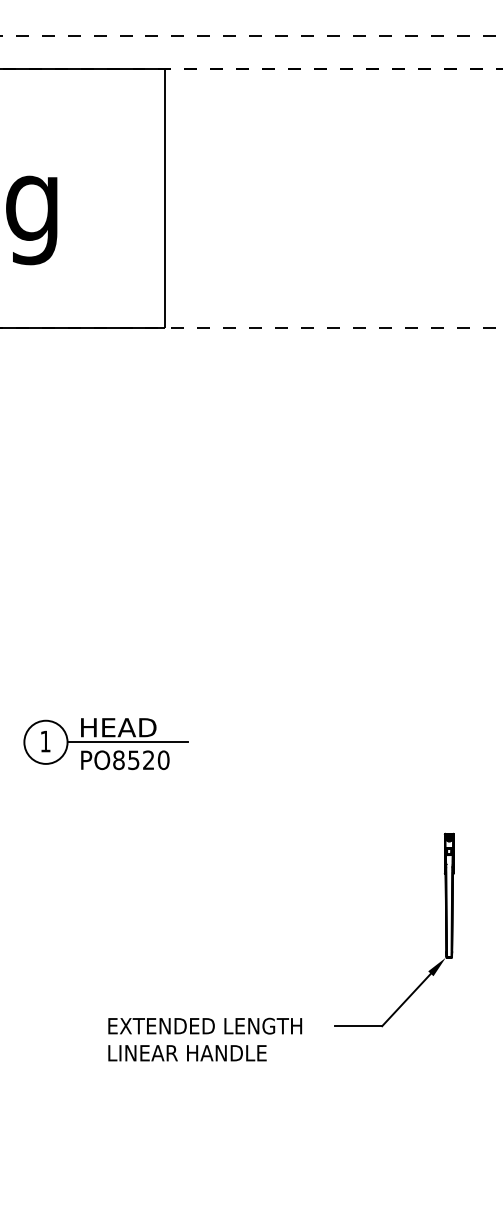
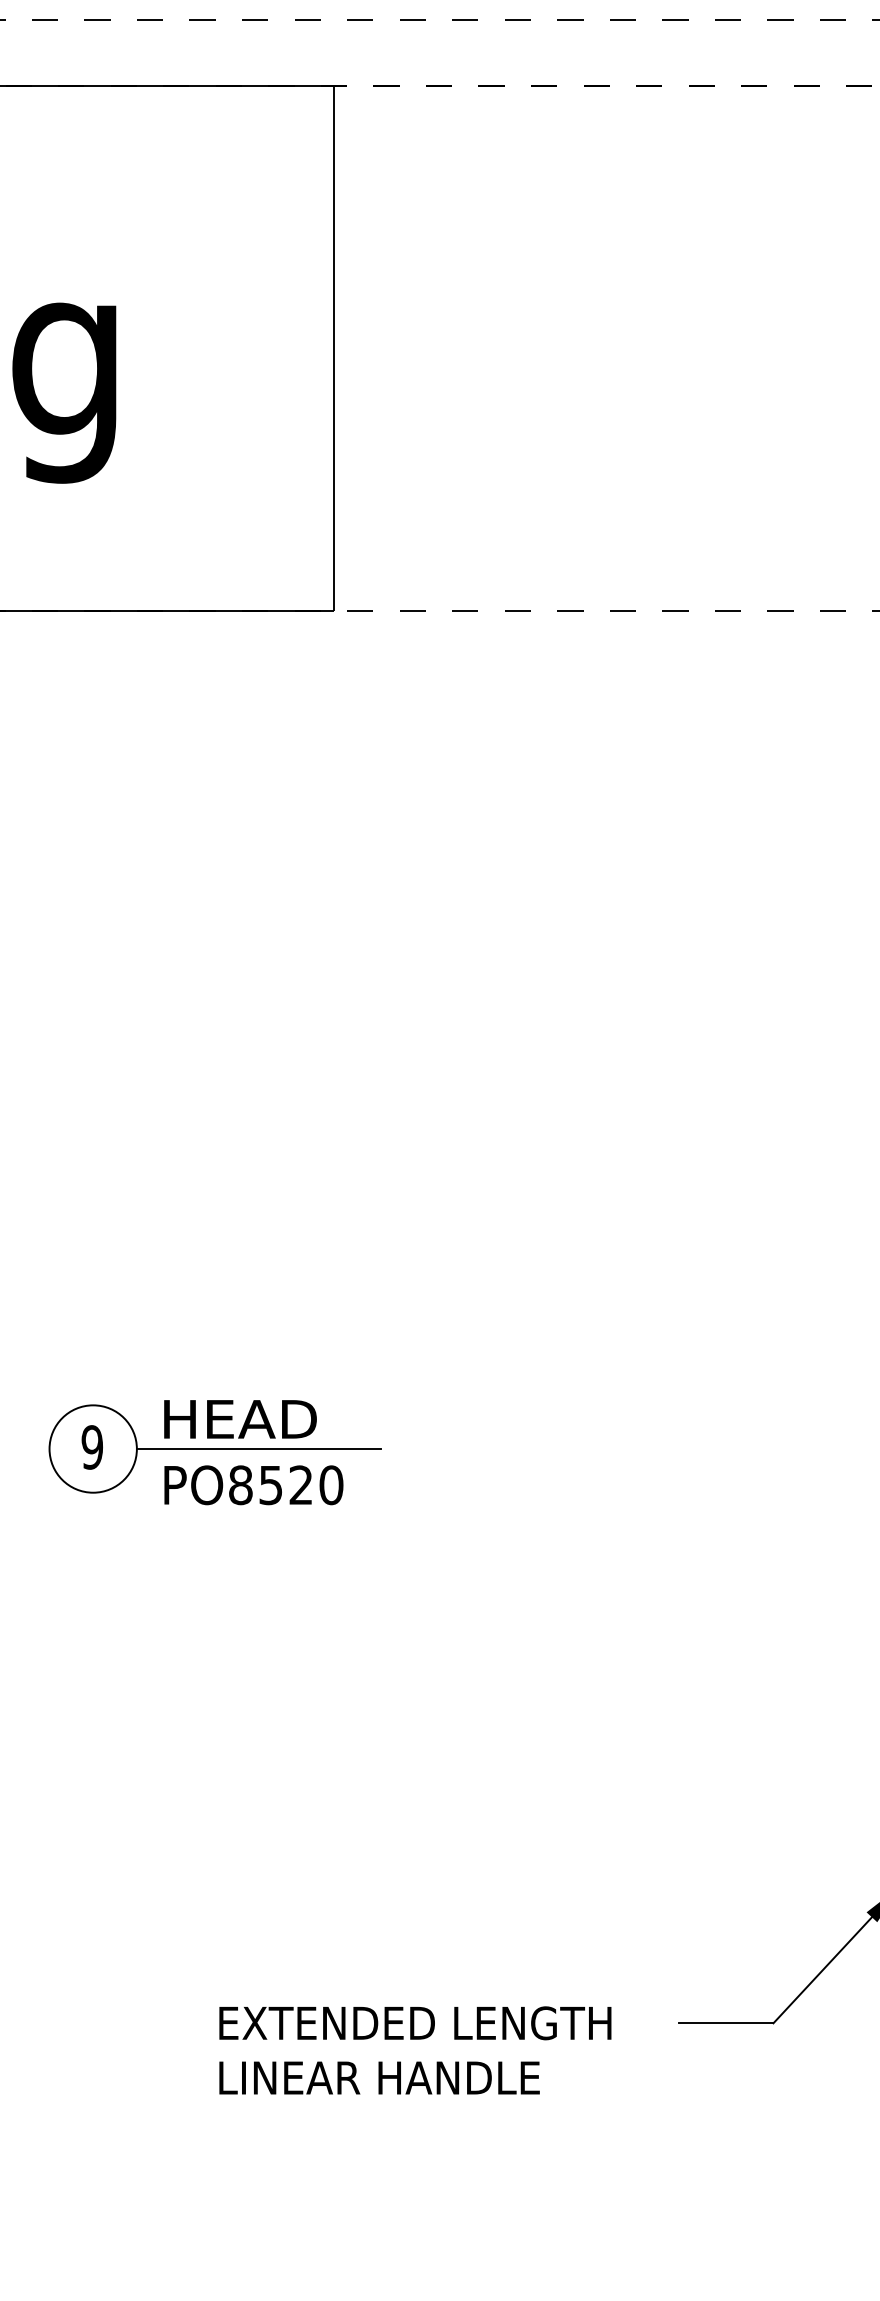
text: (45, 741) -> (92, 1447), 1 -> 9

